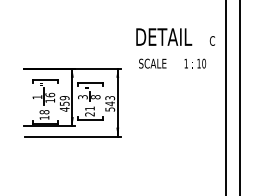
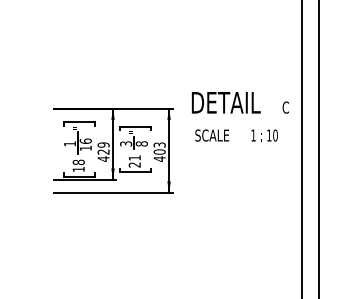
text: (175, 48) -> (240, 116), moved
text: (64, 103) -> (103, 151), 459 -> 429
text: (110, 106) -> (159, 155), 543 -> 403

